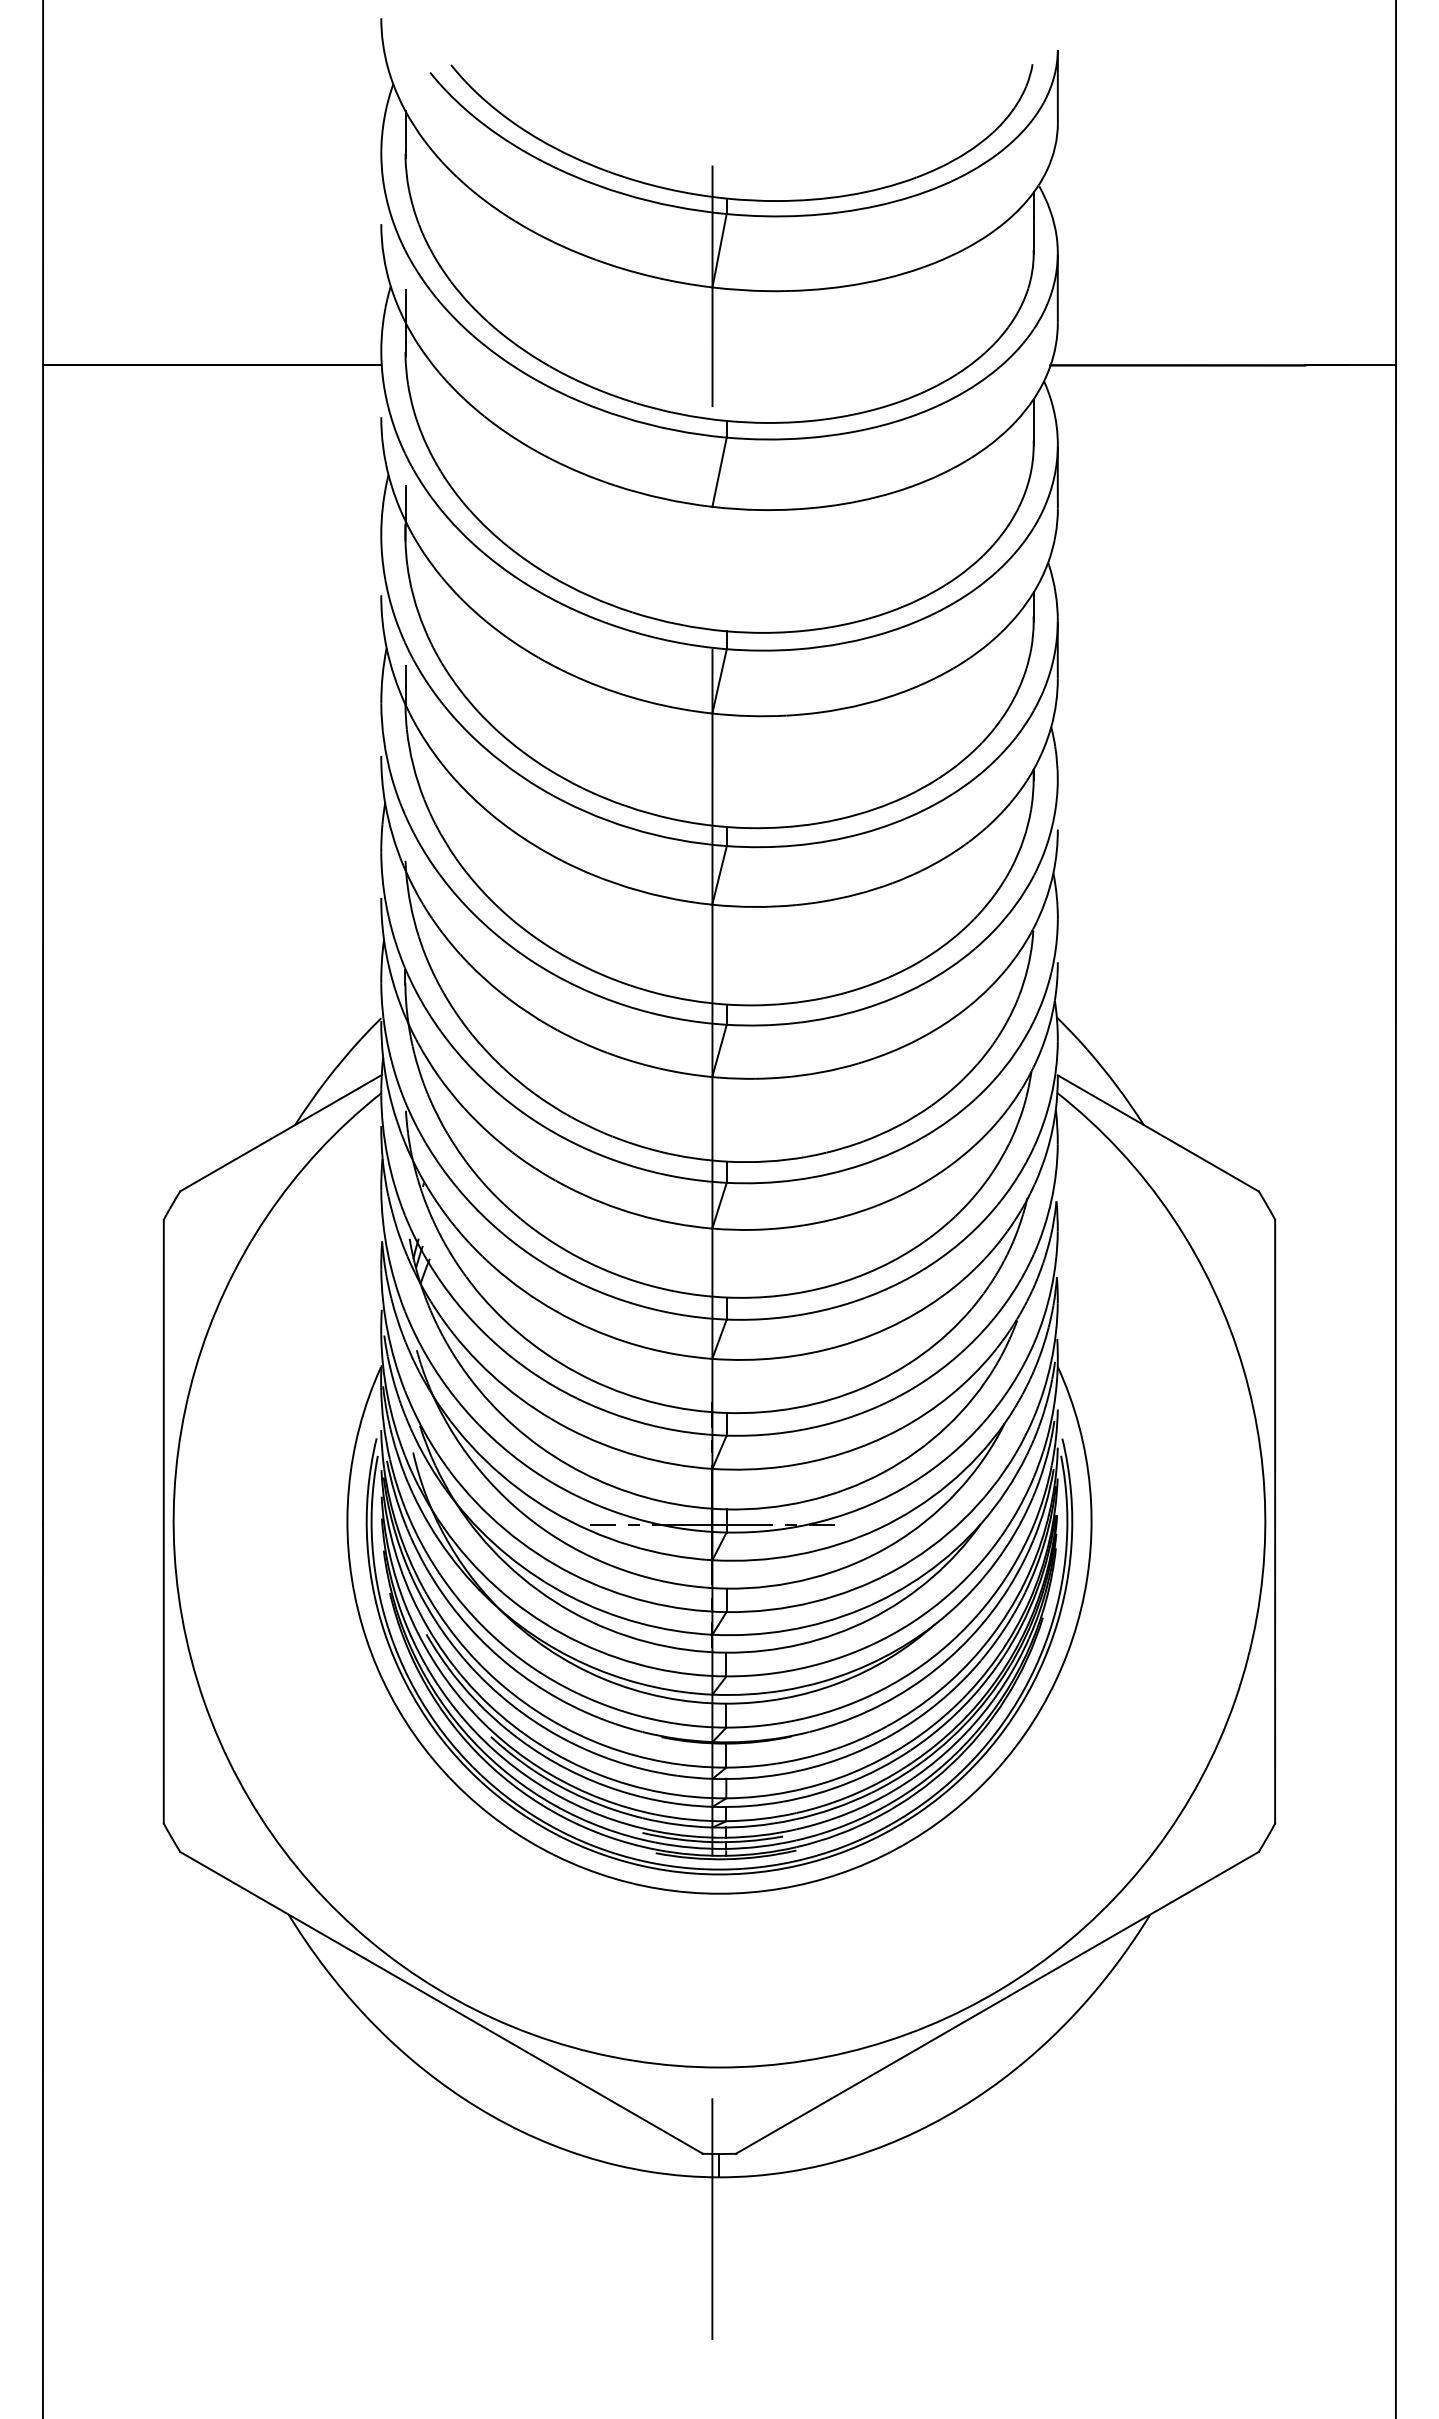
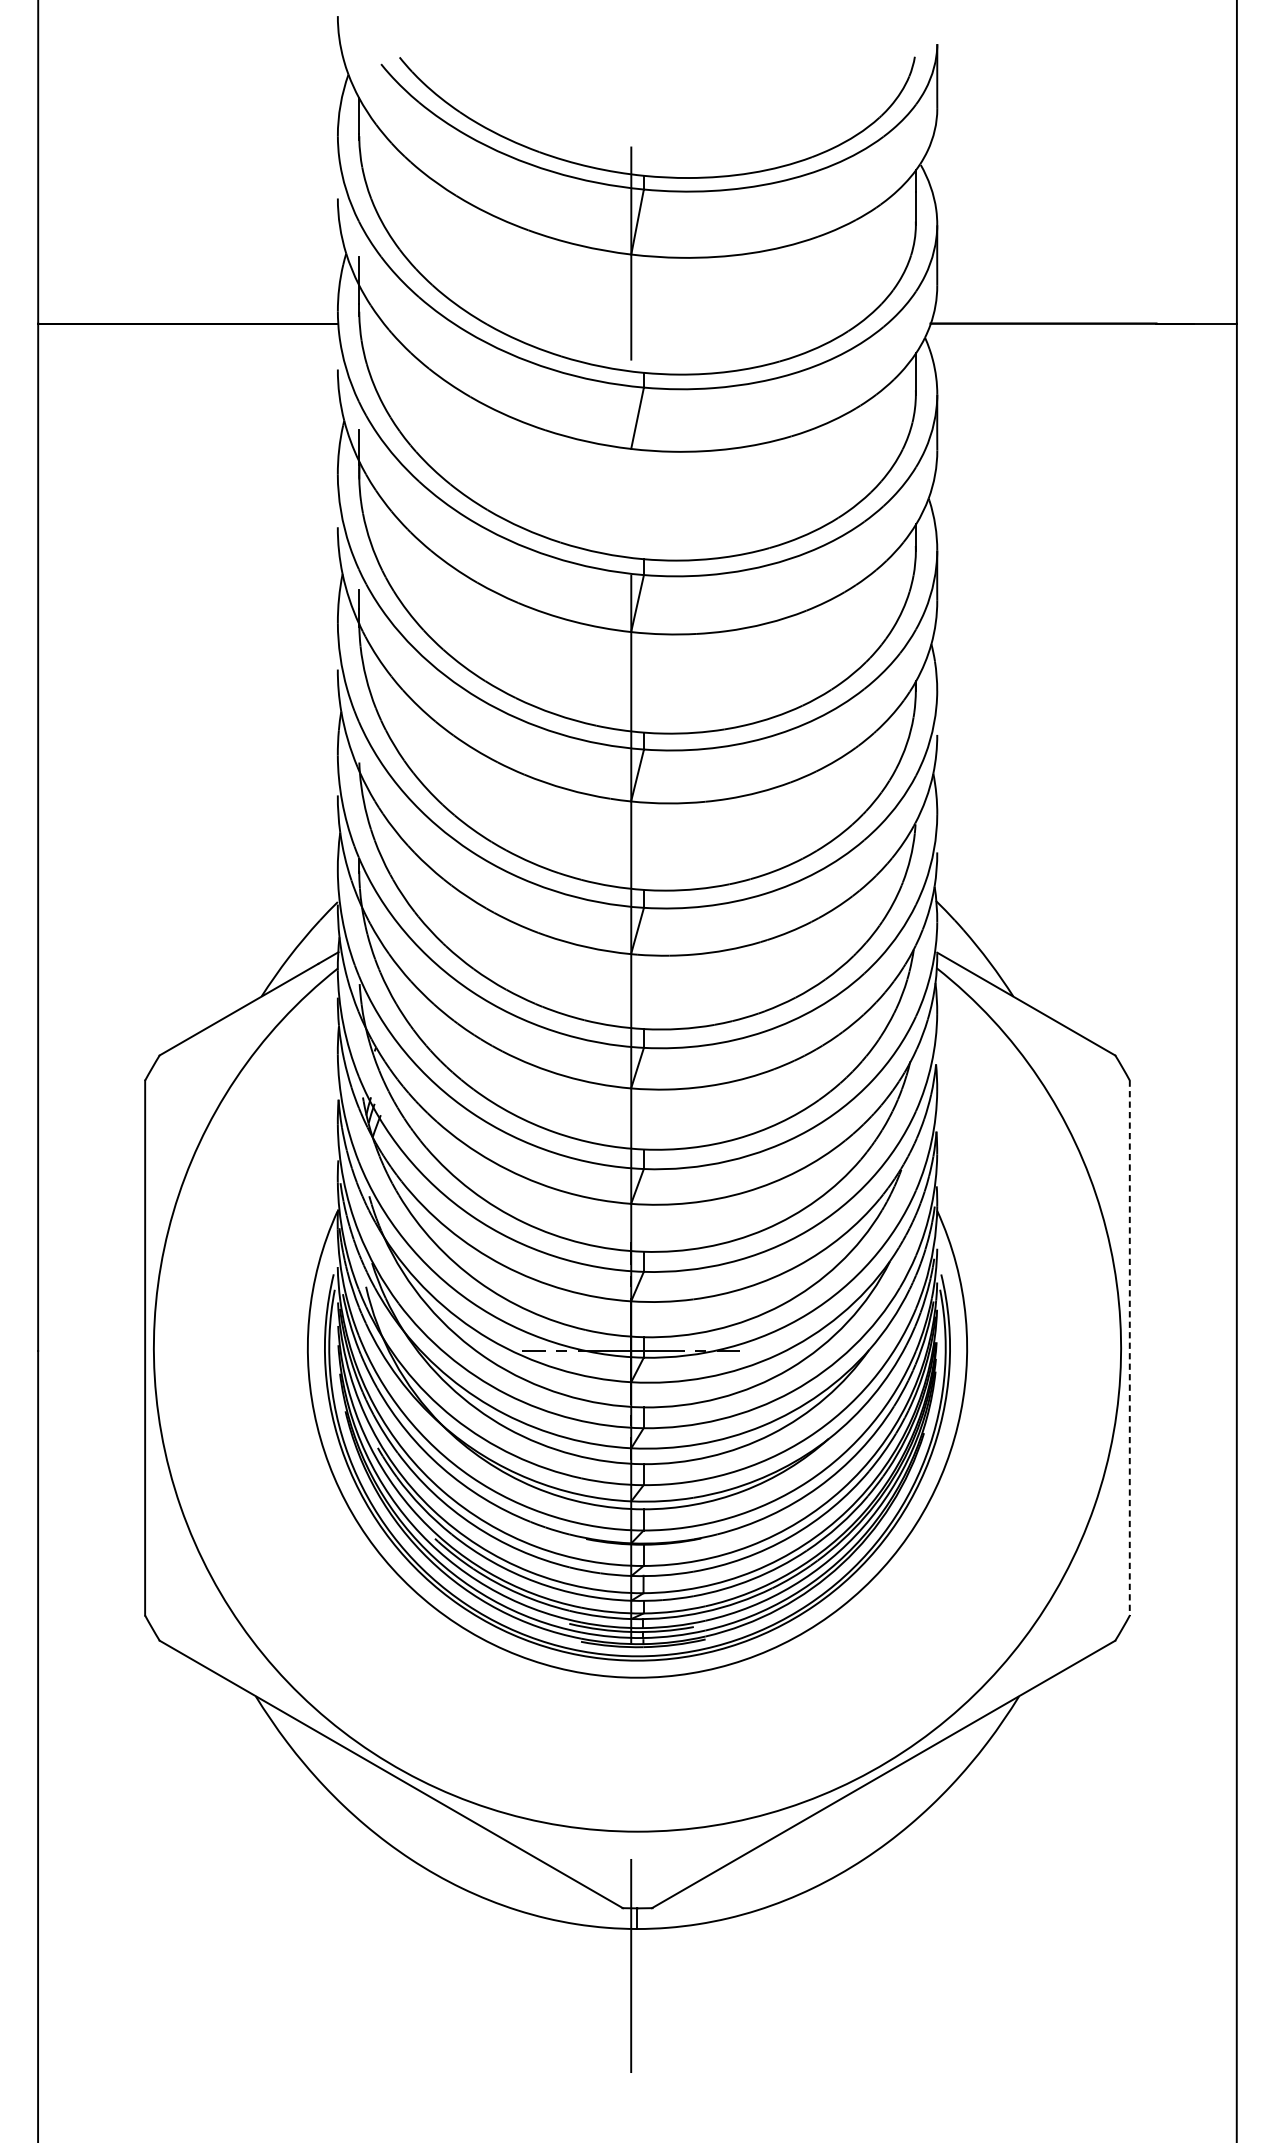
line: (1275, 1521) -> (1130, 1347), solid -> dashed

